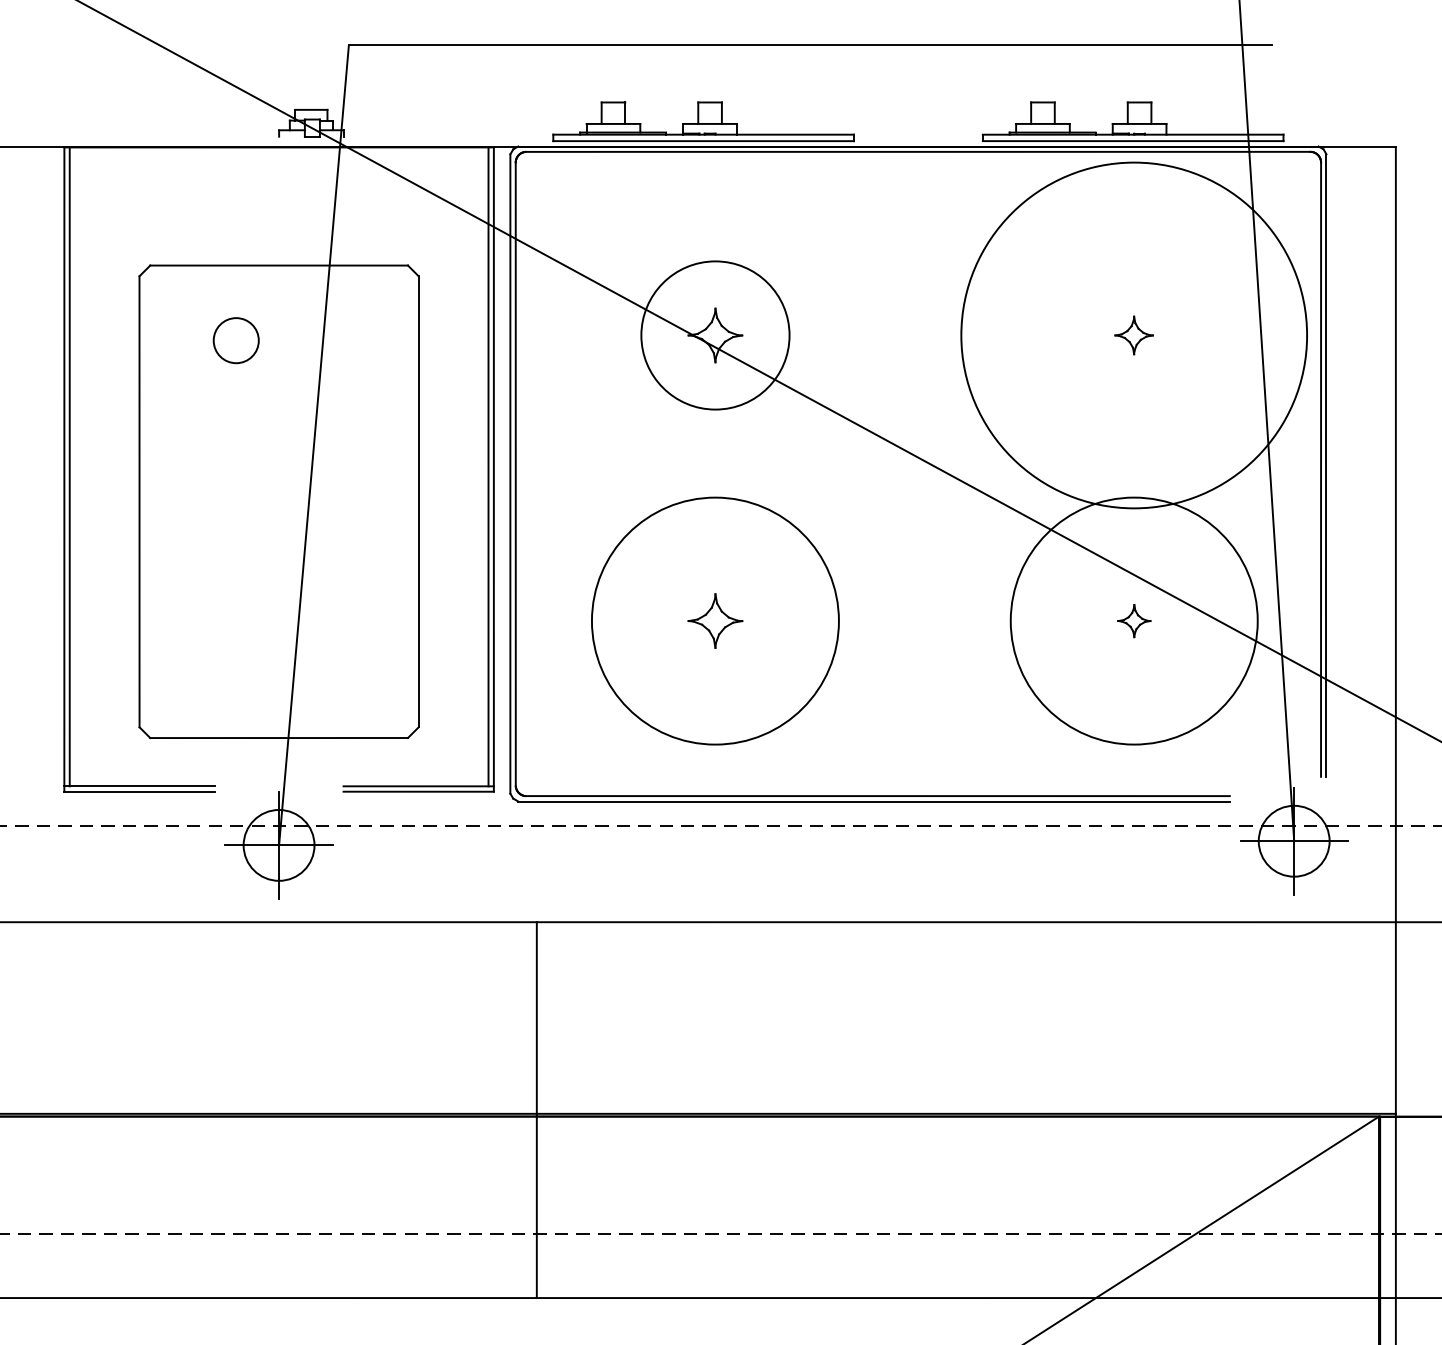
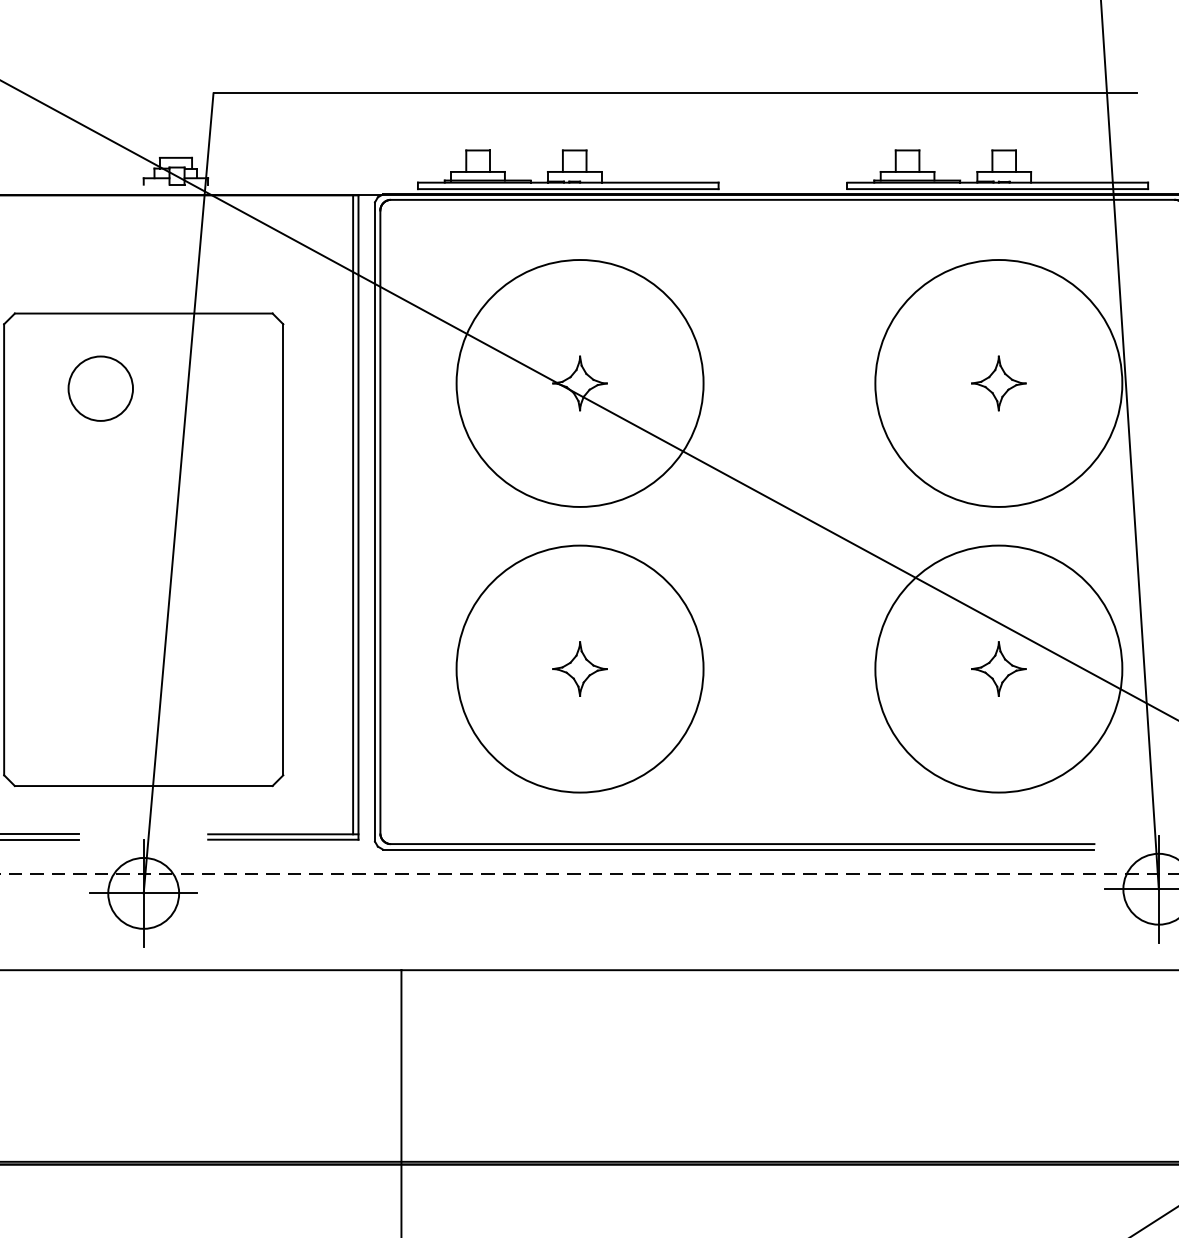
circle: (714, 335) -> (579, 383), size x1.67
circle: (1133, 335) -> (998, 383), size x0.71
part: (1133, 335) -> (998, 383), size x1.43
circle: (236, 340) -> (101, 388), size x1.43
part: (1134, 620) -> (999, 668), size x1.67

